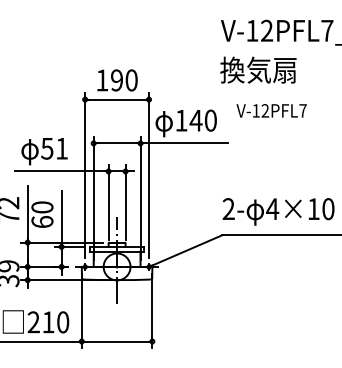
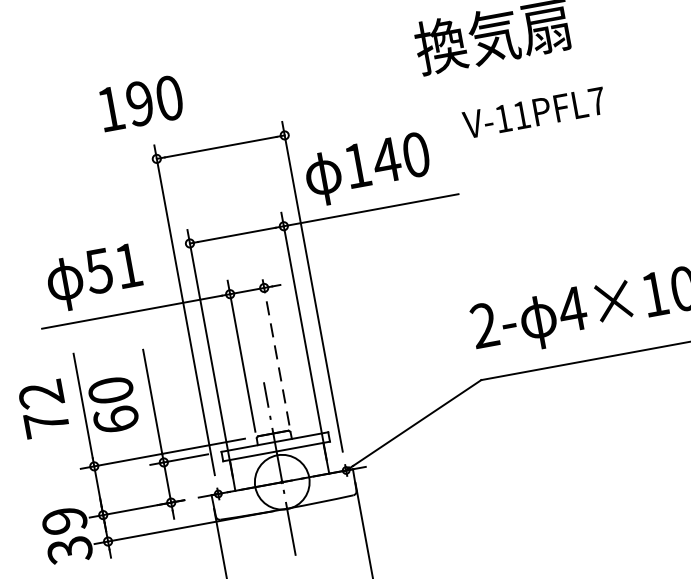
text: (117, 80) -> (141, 103), moved
text: (265, 110) -> (521, 114), V-12PFL7 -> V-11PFL7
line: (125, 202) -> (275, 350), solid -> dashed

